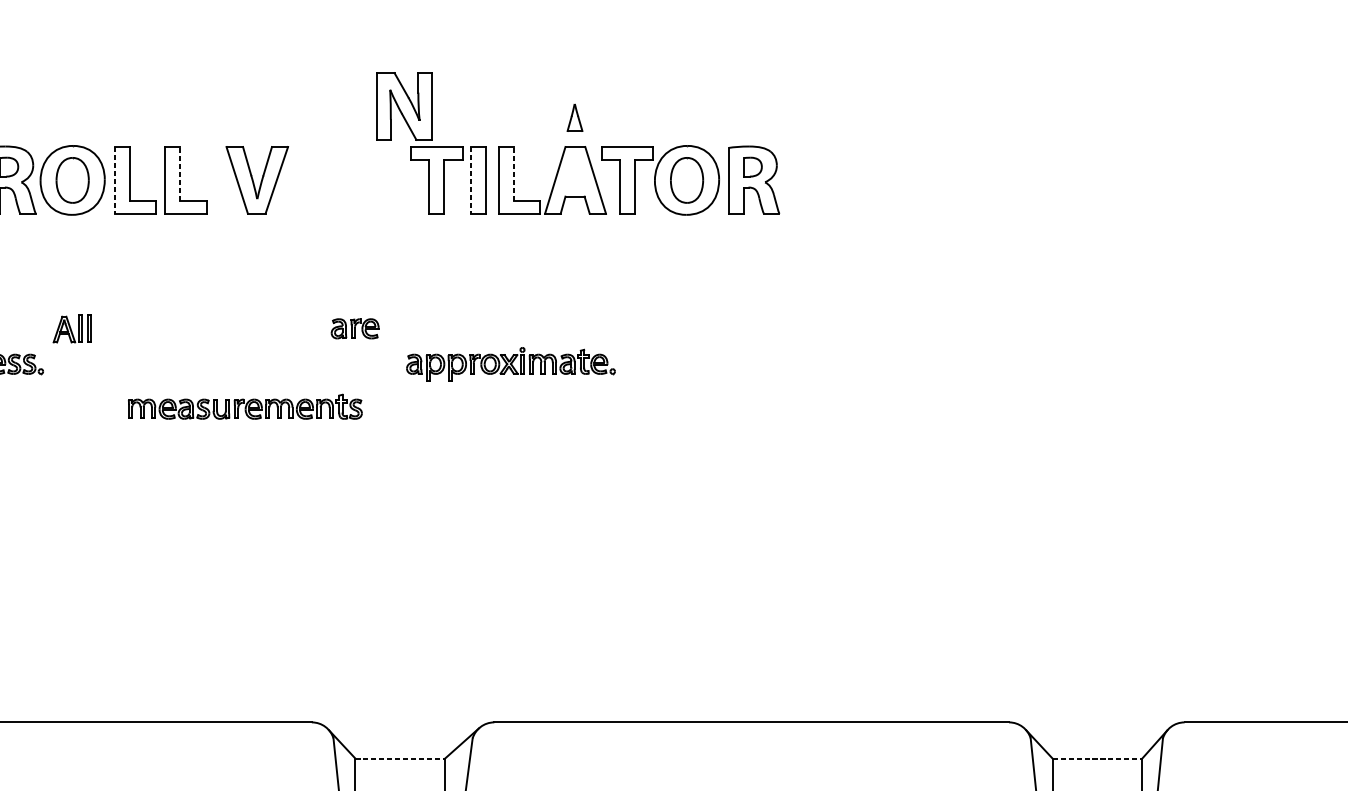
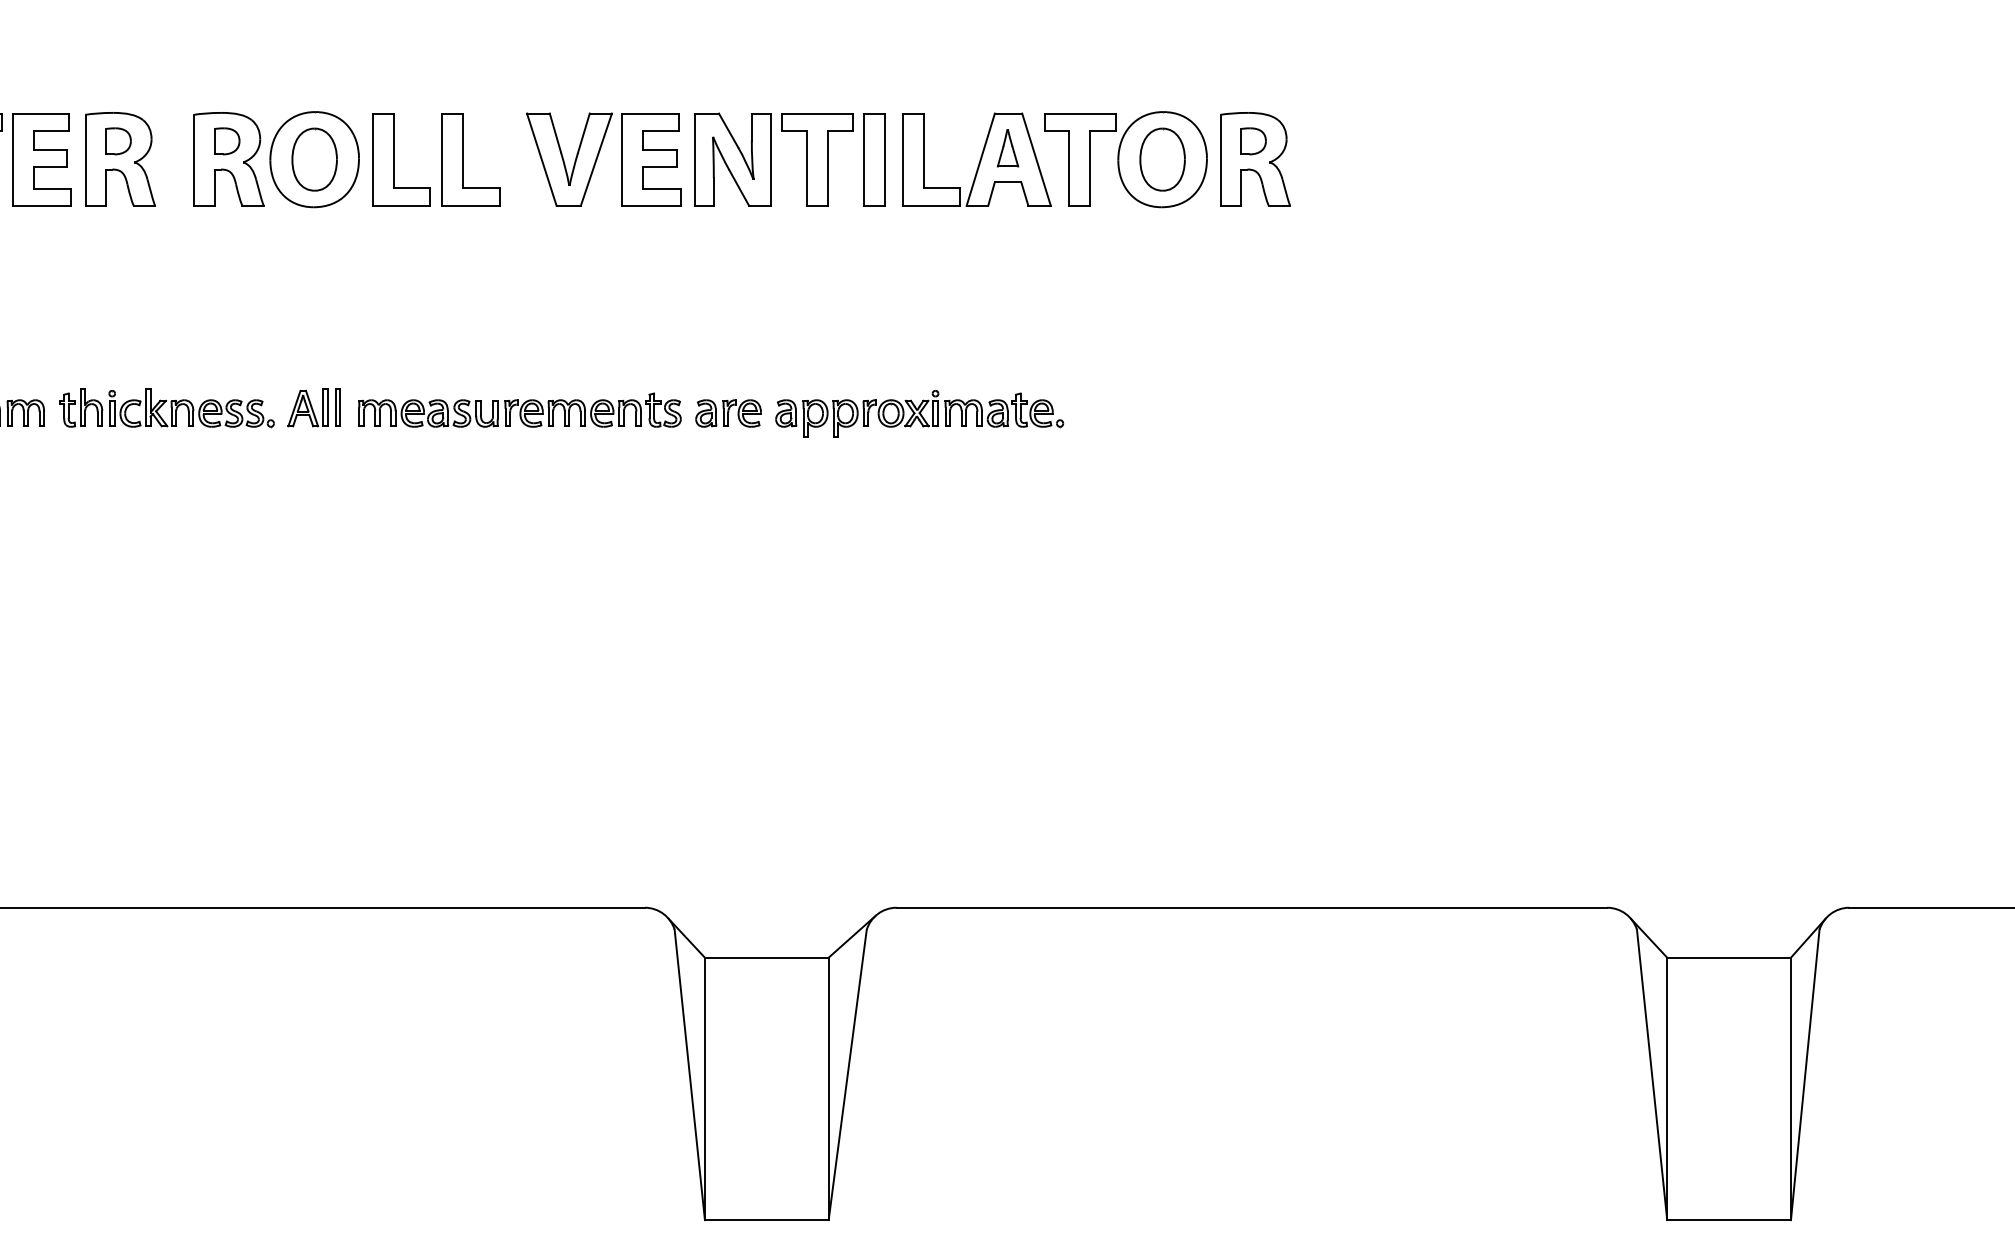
part: (404, 106) -> (732, 159), moved
part: (574, 117) -> (1007, 148), moved
line: (180, 173) -> (463, 150), dashed -> solid
line: (513, 173) -> (923, 150), dashed -> solid
part: (316, 180) -> (651, 159), added
line: (114, 181) -> (372, 160), dashed -> solid
line: (470, 181) -> (863, 160), dashed -> solid
part: (71, 328) -> (313, 407), moved
part: (355, 328) -> (728, 413), moved
part: (244, 406) -> (519, 409), moved
line: (400, 758) -> (766, 957), dashed -> solid
line: (1097, 758) -> (1729, 957), dashed -> solid

